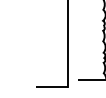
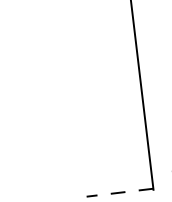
line: (51, 86) -> (119, 192), solid -> dashed

